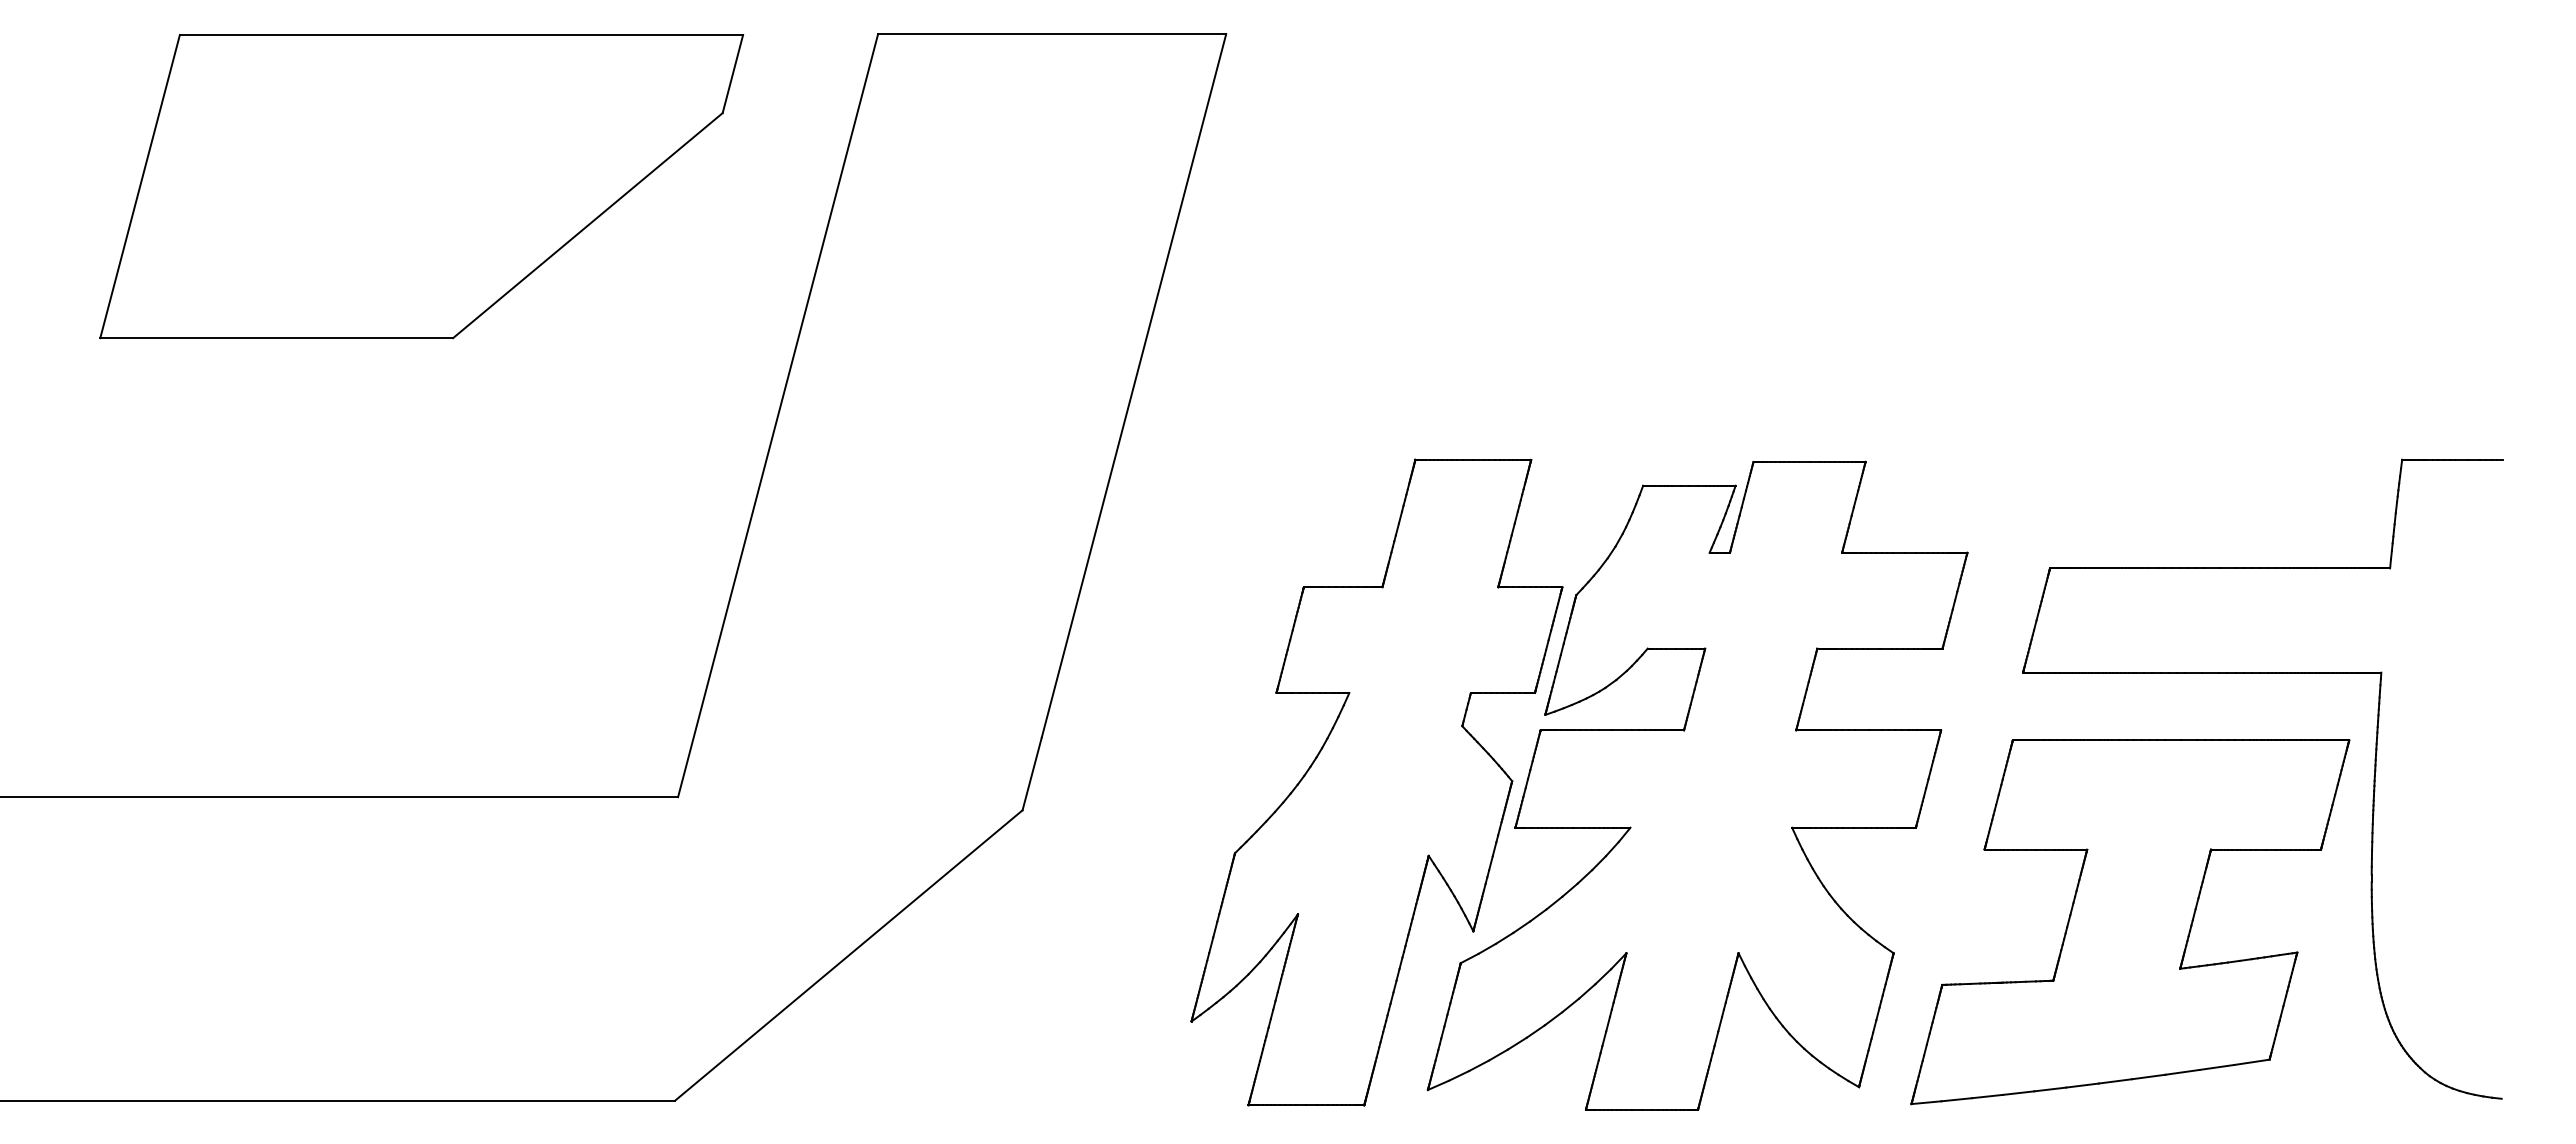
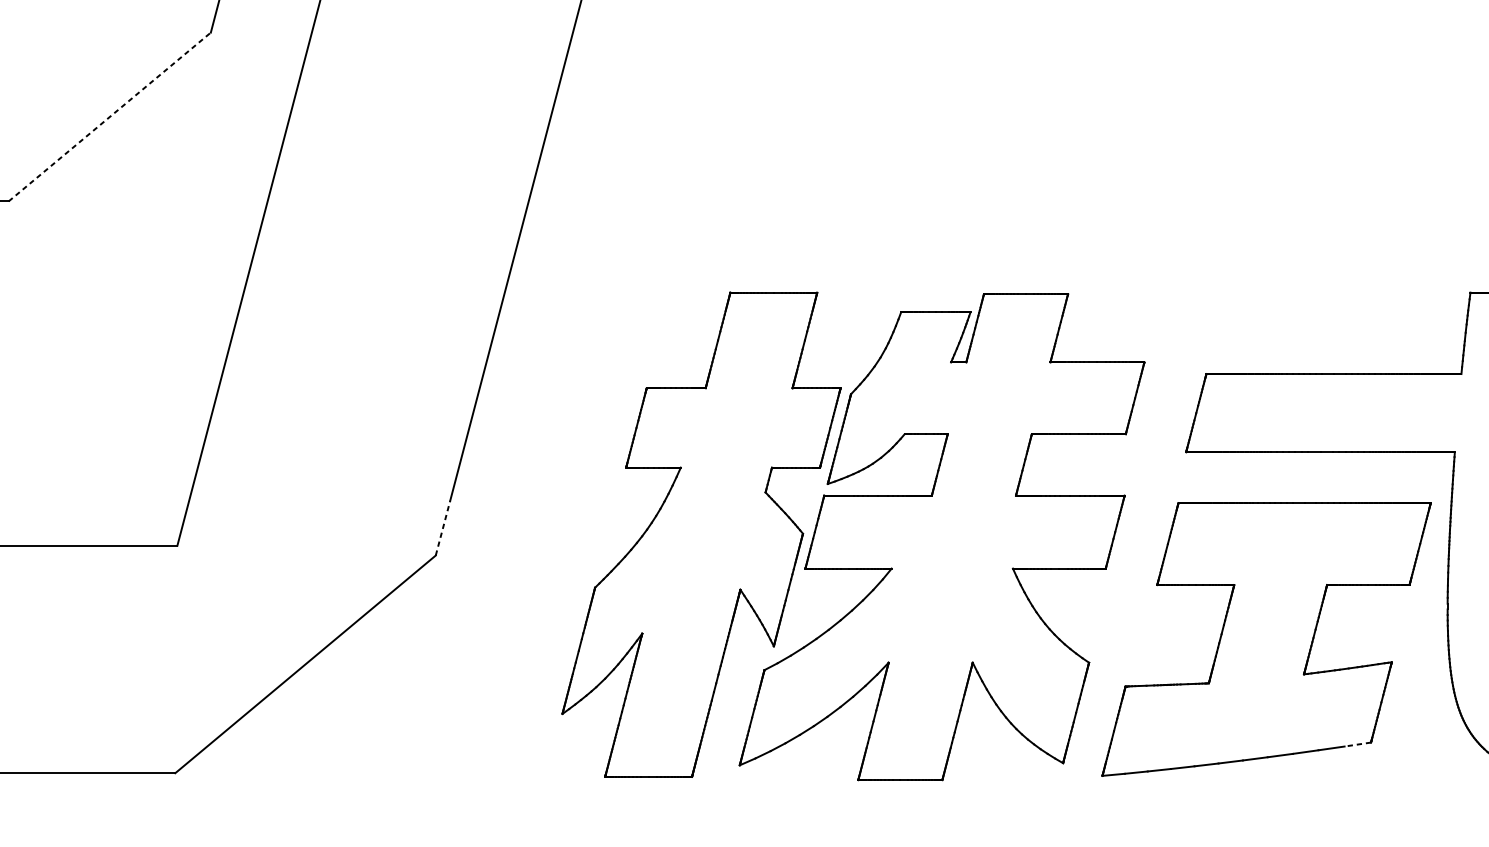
line: (587, 225) -> (109, 116), solid -> dashed
line: (1032, 773) -> (443, 527), solid -> dashed
line: (2251, 1062) -> (1357, 744), solid -> dashed

